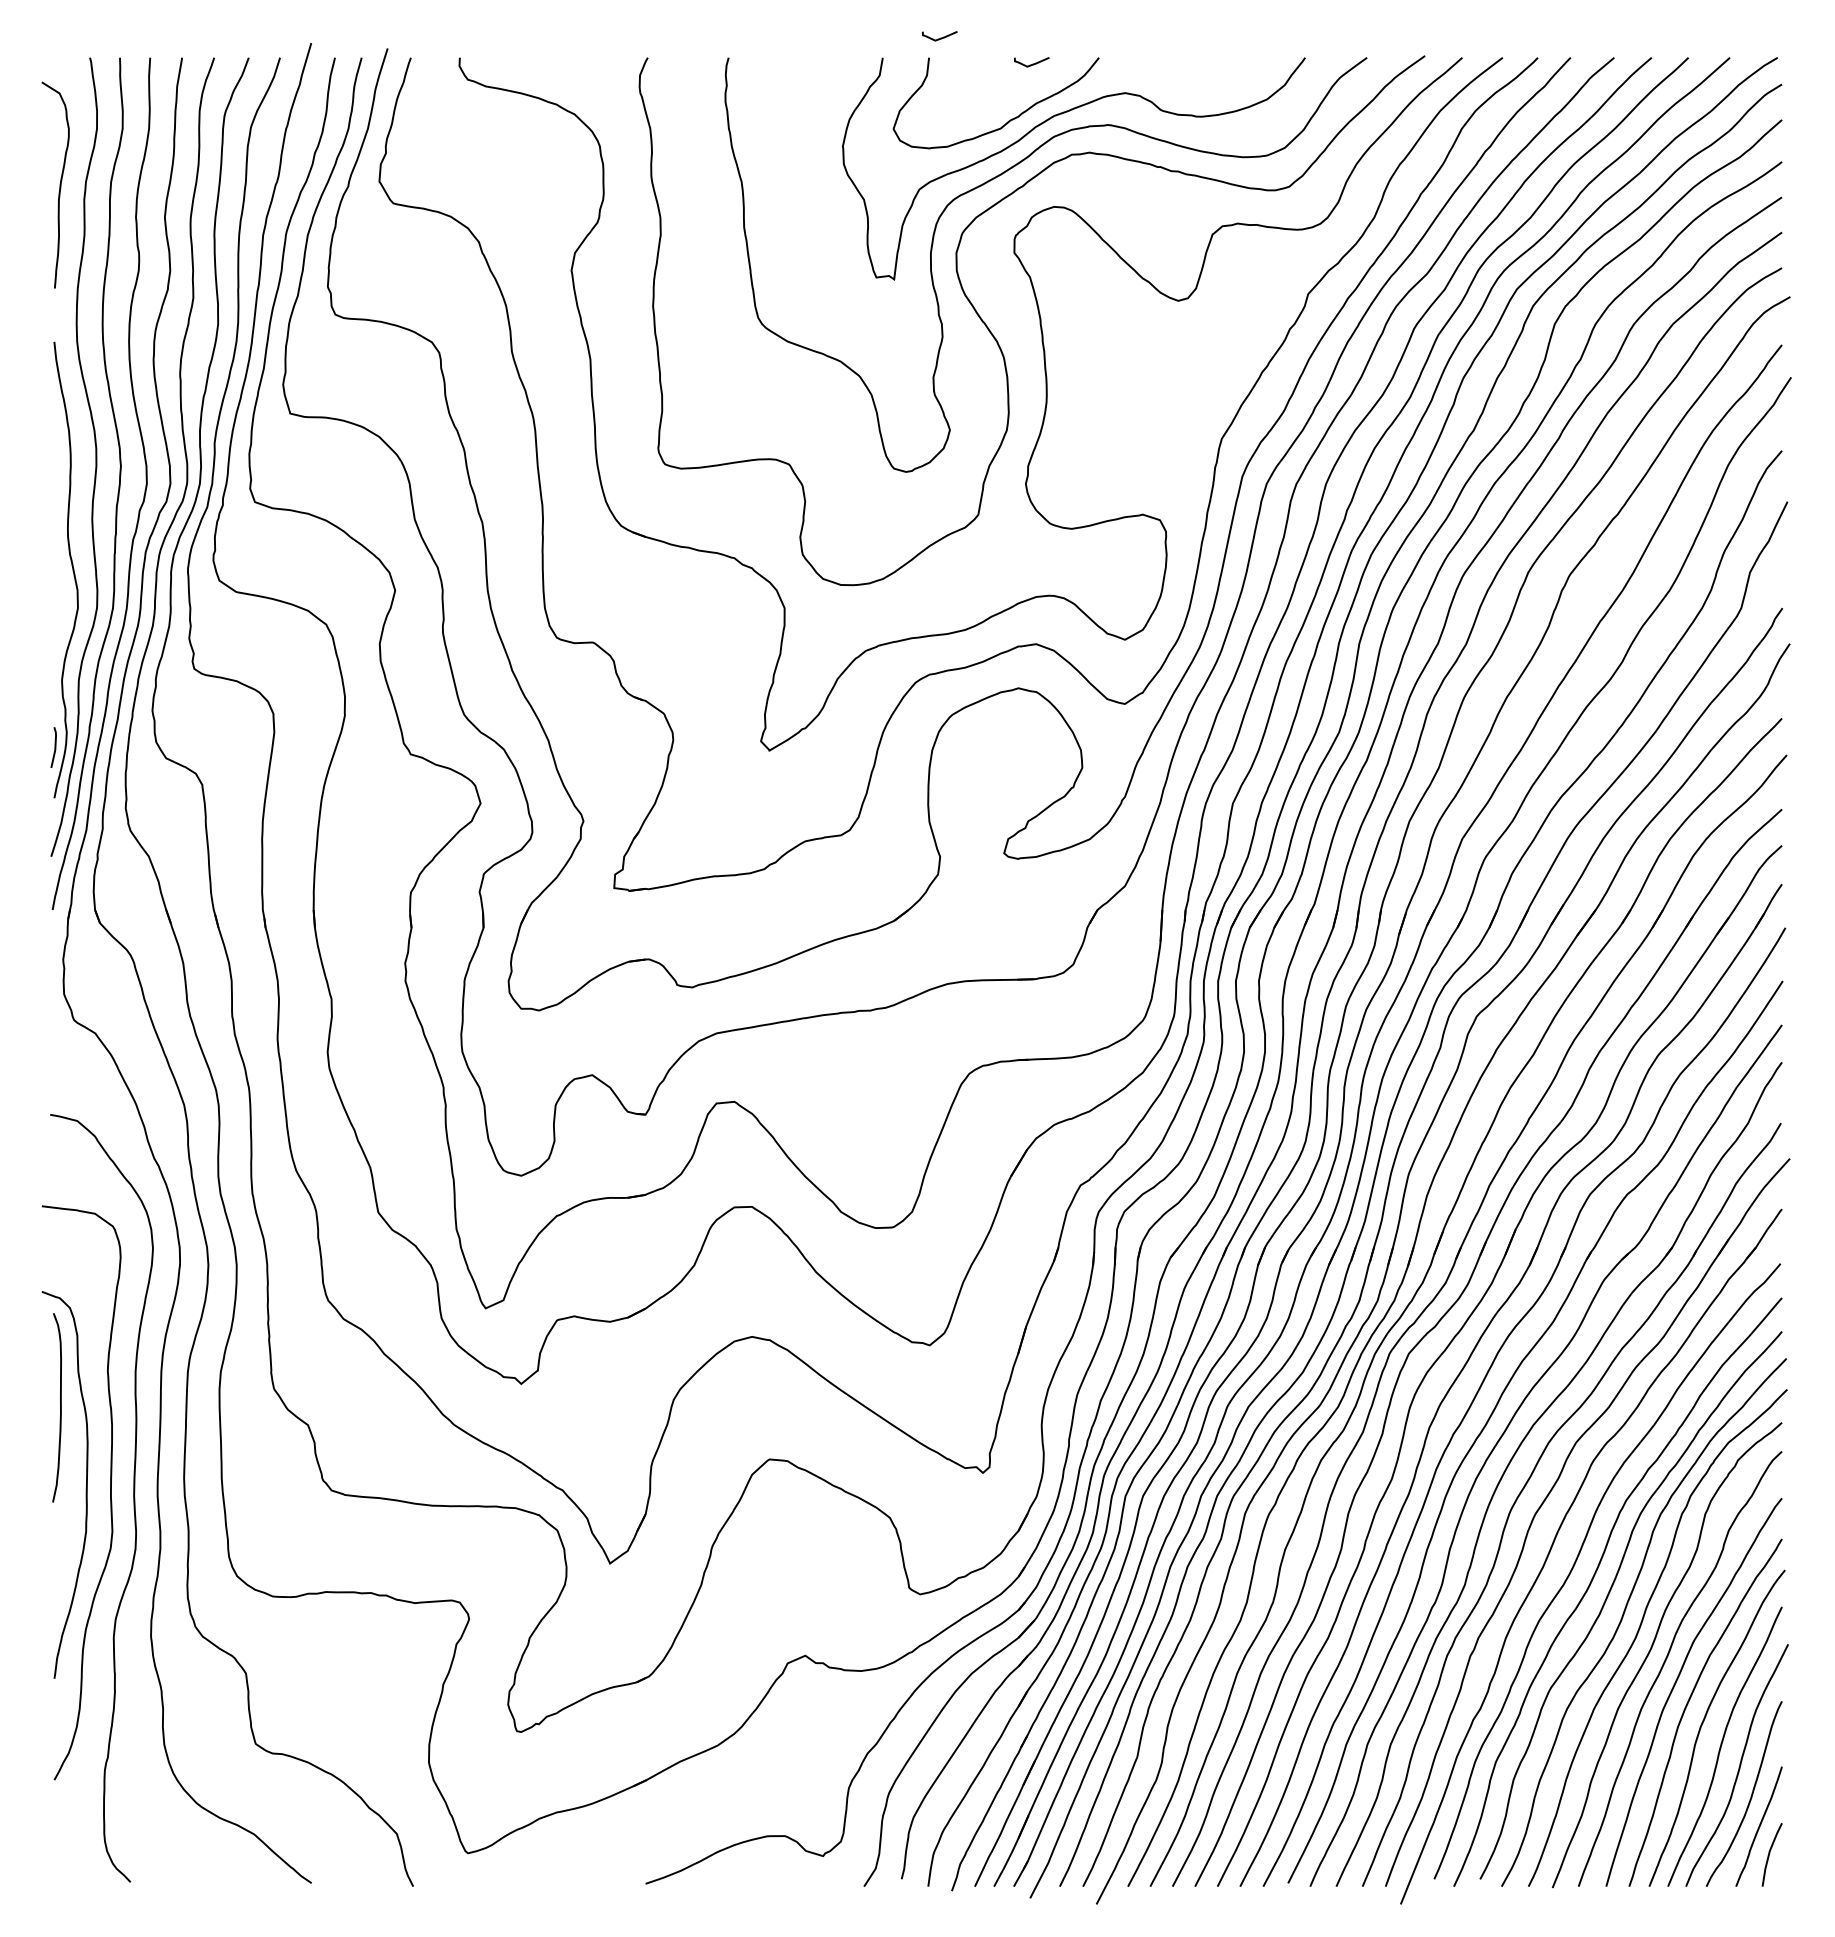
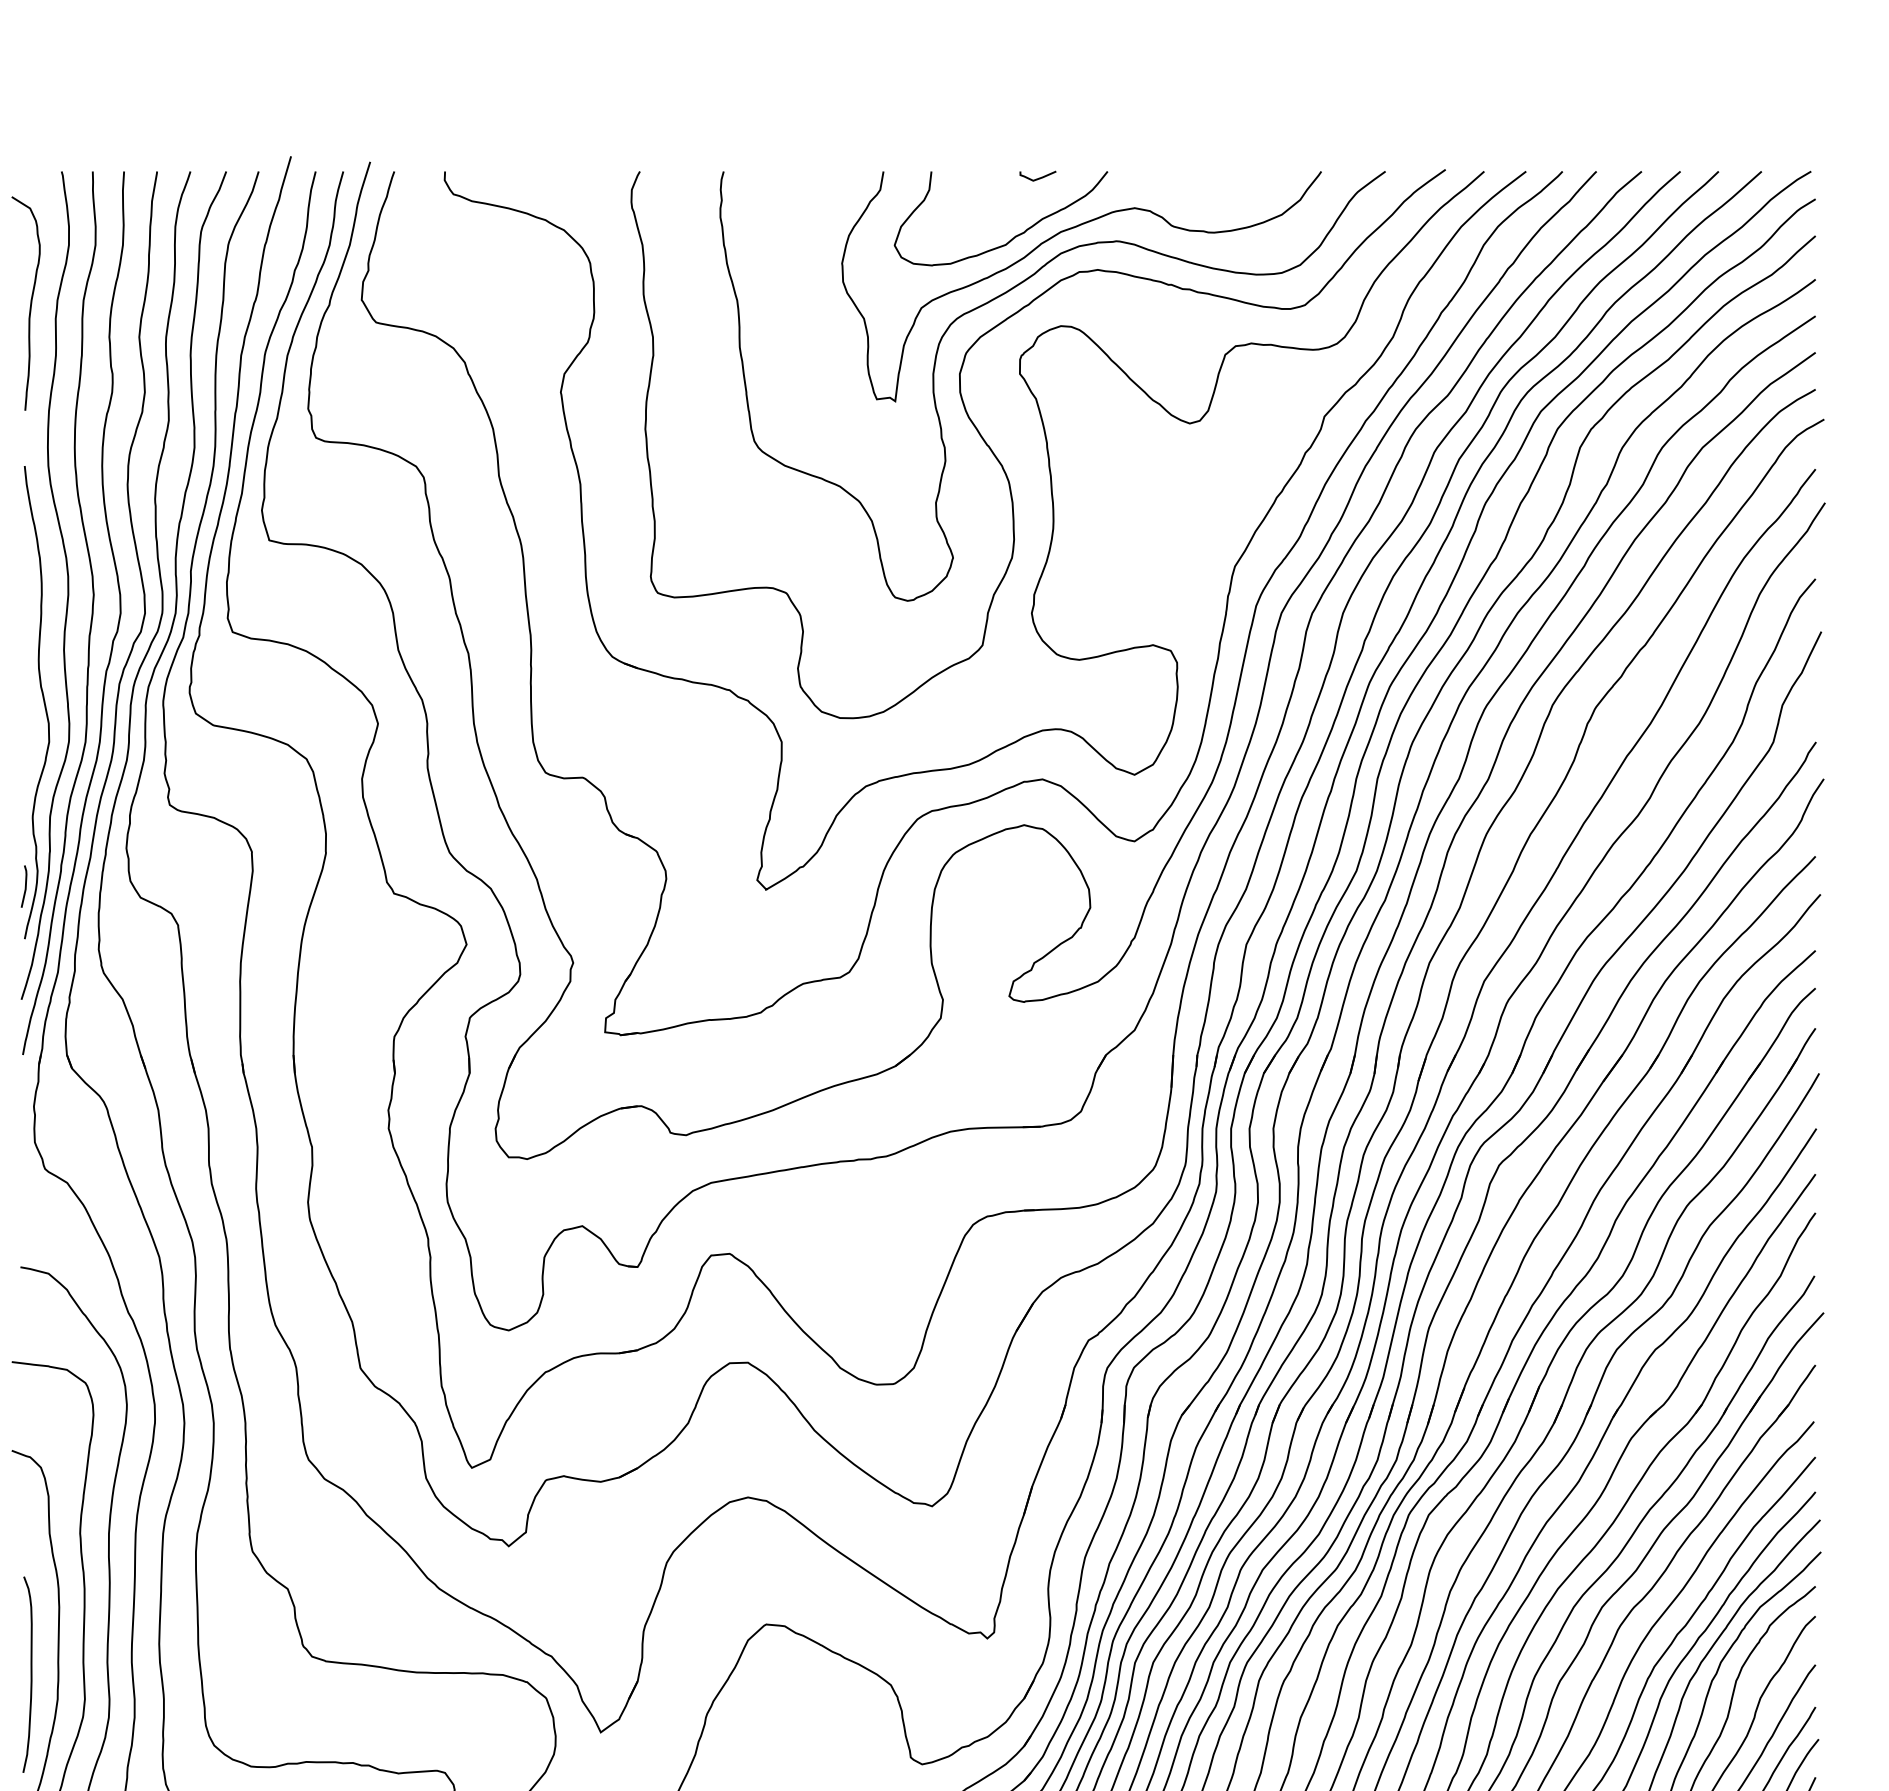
curve: (940, 37) -> (943, 150), removed
curve: (60, 1407) -> (31, 1674), moved

